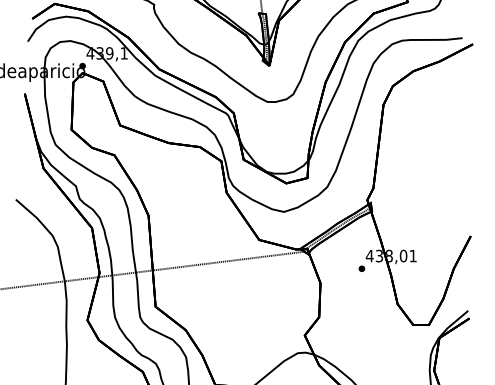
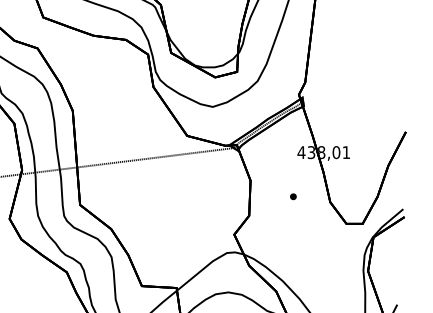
part: (361, 268) -> (292, 196), moved

